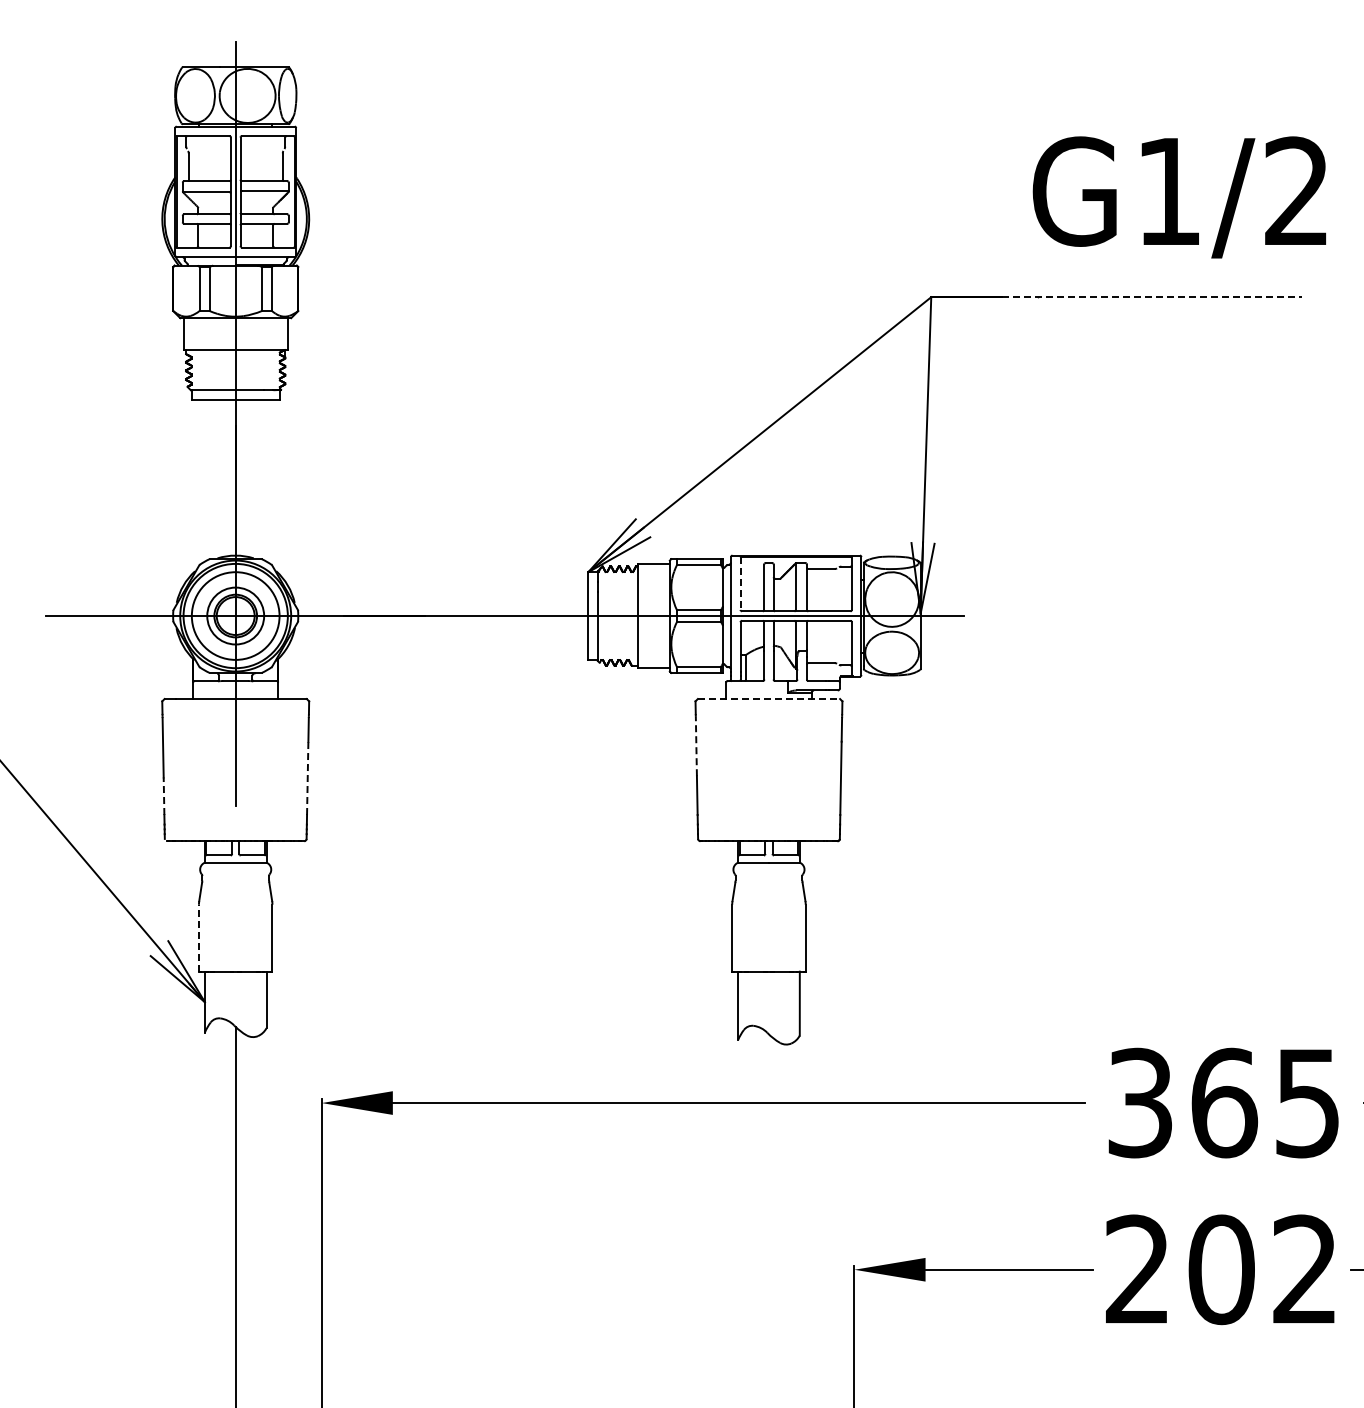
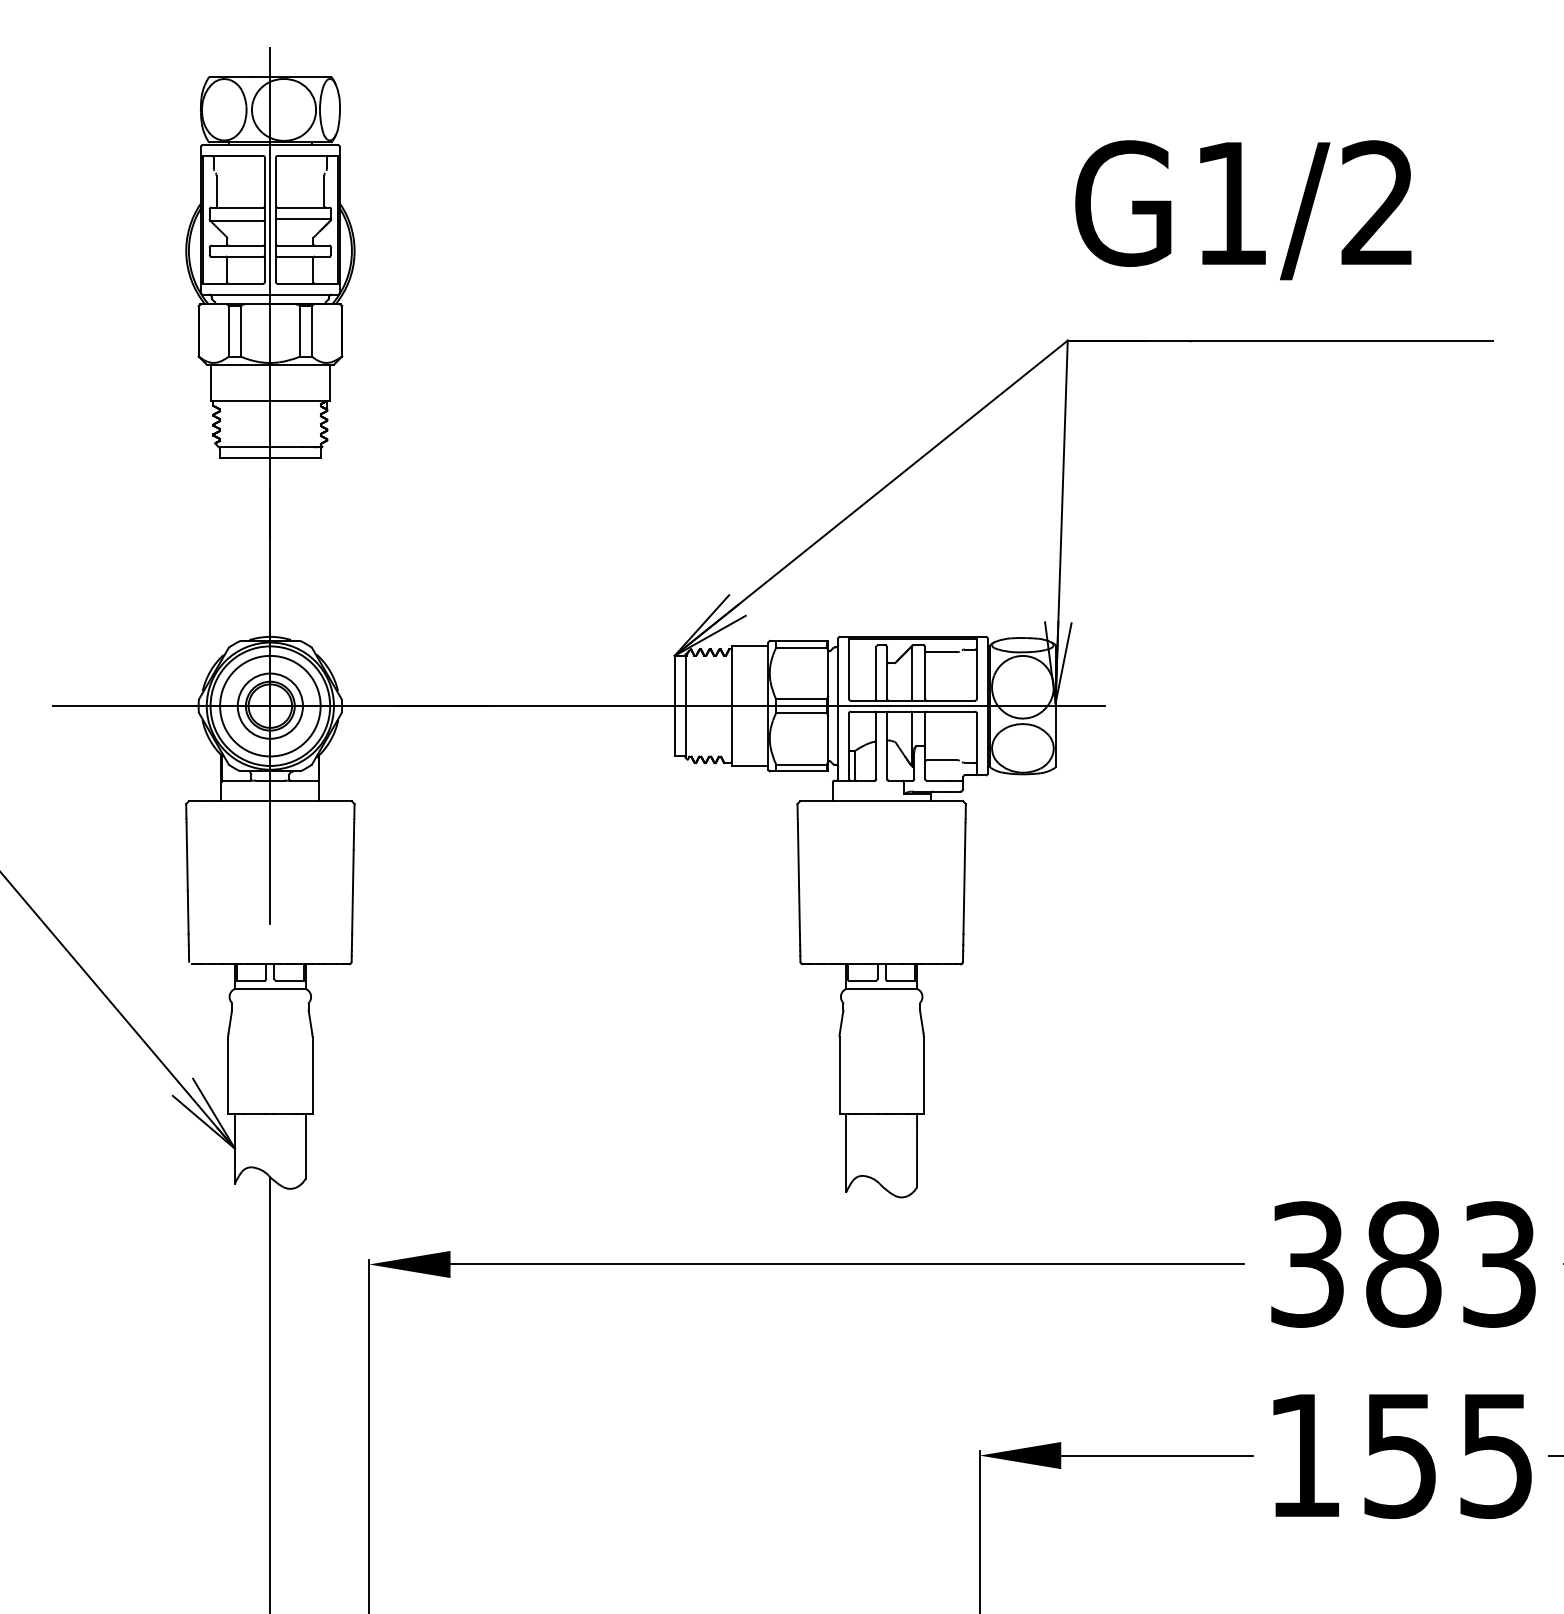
text: (1178, 197) -> (1242, 210), moved
line: (1152, 297) -> (1321, 340), dashed -> solid
line: (740, 584) -> (849, 670), dashed -> solid
line: (769, 699) -> (882, 801), dashed -> solid
line: (696, 746) -> (798, 855), dashed -> solid
line: (307, 778) -> (352, 892), dashed -> solid
line: (164, 796) -> (188, 913), dashed -> solid
line: (198, 937) -> (227, 1074), dashed -> solid
text: (1265, 1102) -> (1450, 1263), 365 -> 383
text: (1220, 1269) -> (1399, 1455), 202 -> 155

